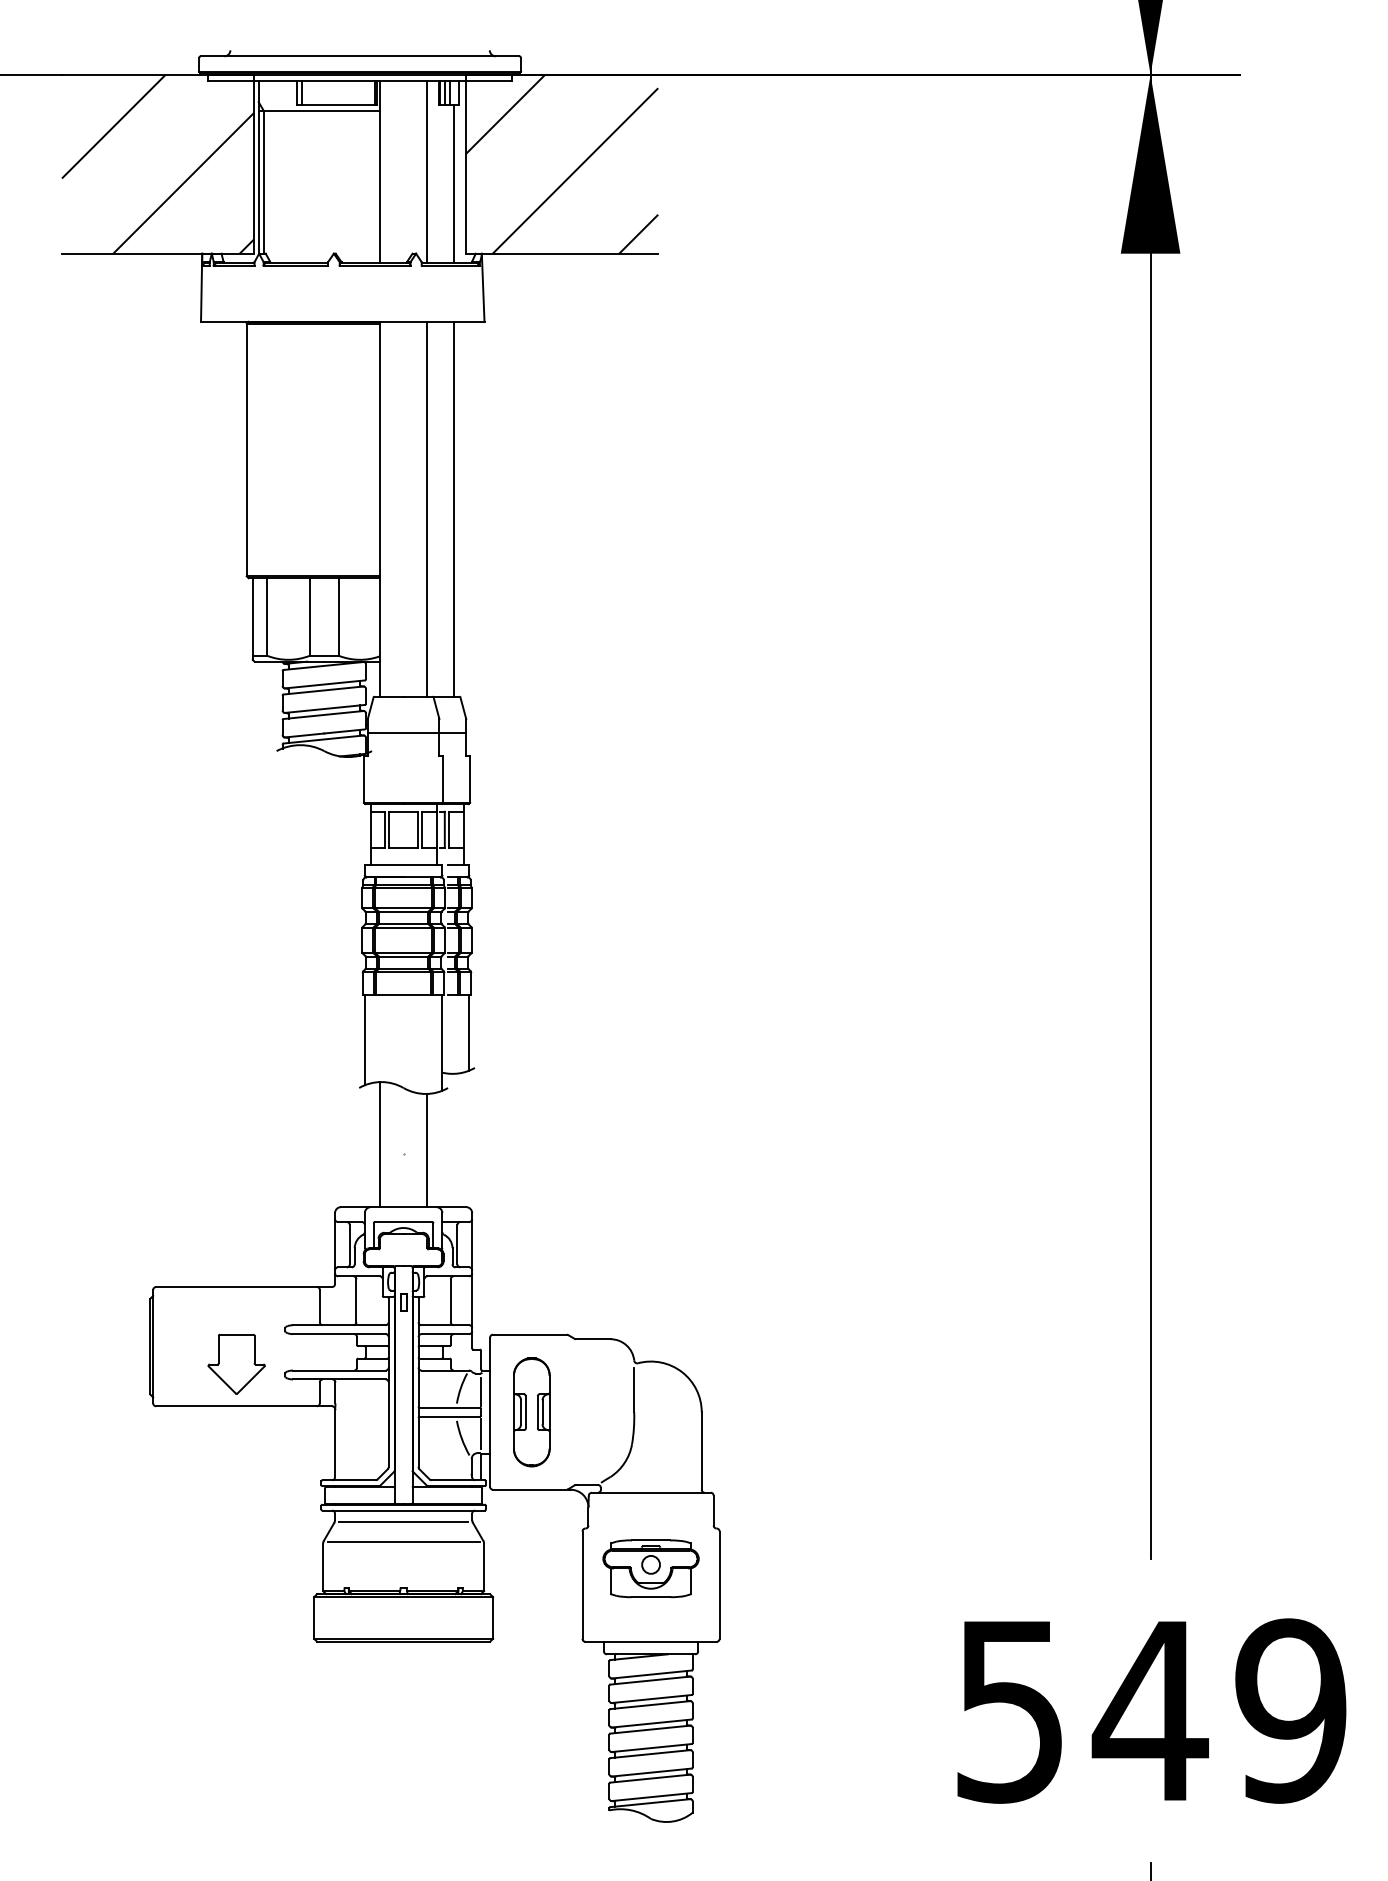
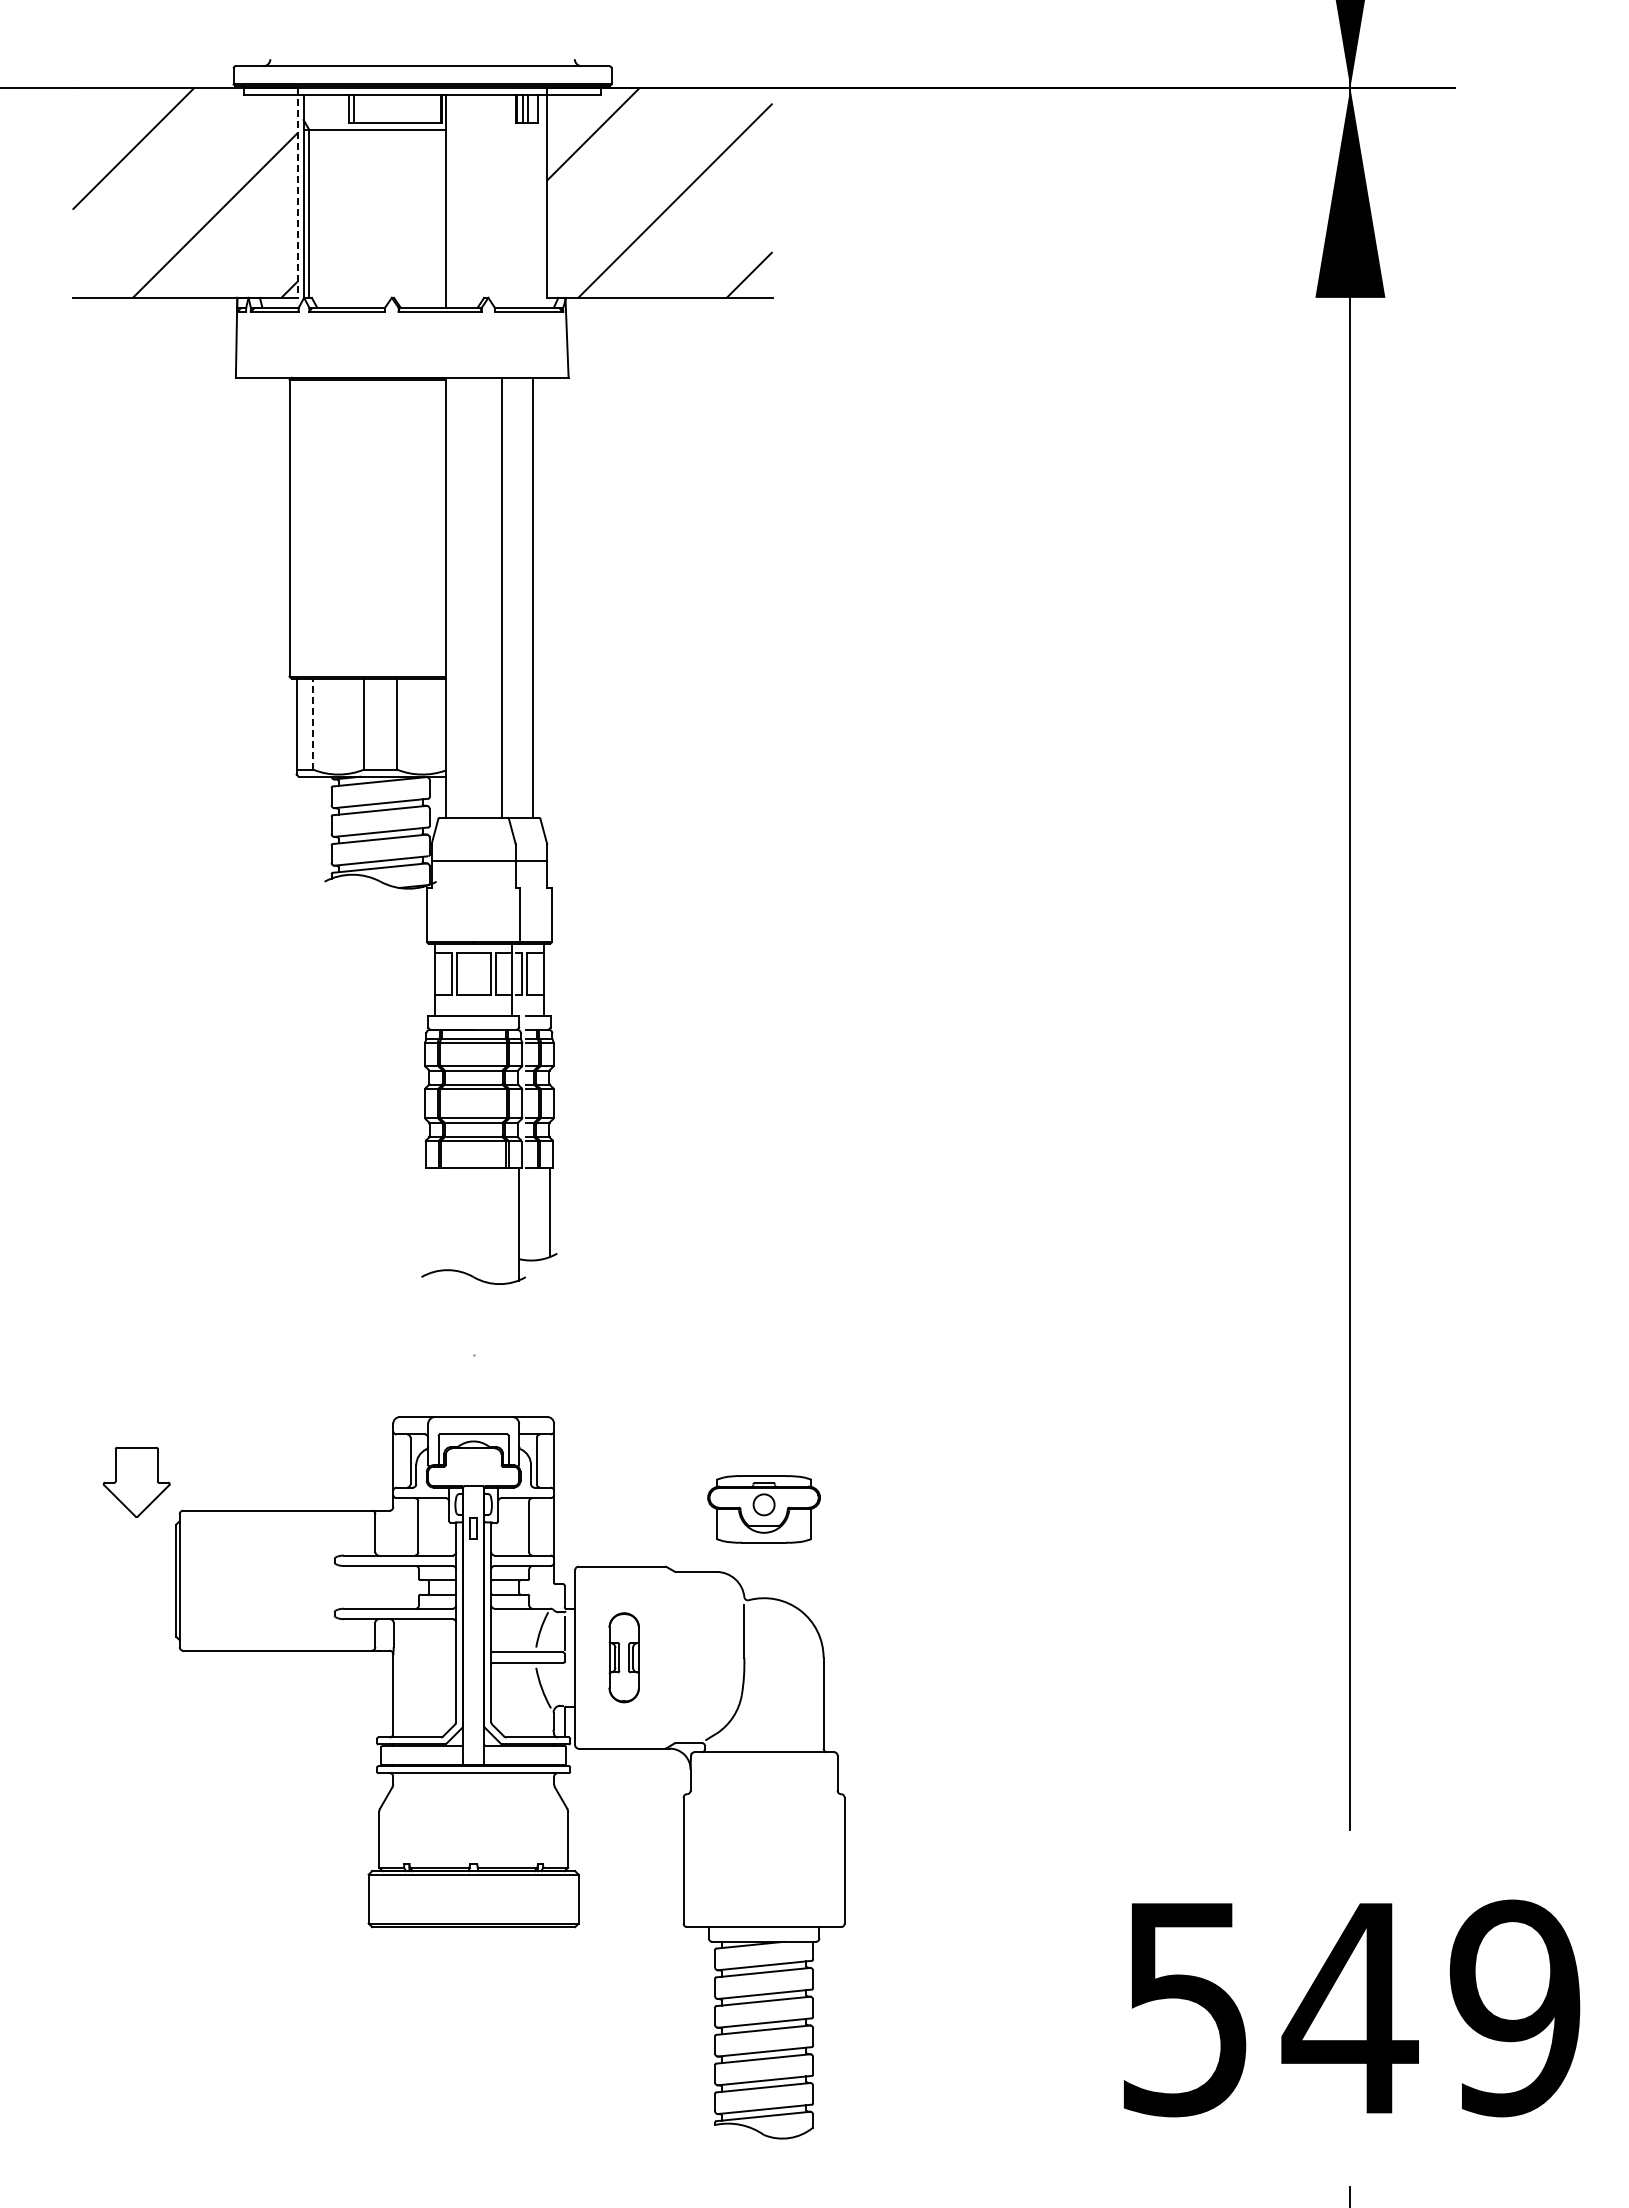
line: (254, 163) -> (298, 192), solid -> dashed
line: (427, 171) -> (501, 201), removed
line: (454, 183) -> (533, 215), removed
line: (267, 616) -> (313, 723), solid -> dashed
line: (365, 1039) -> (428, 1220), removed
line: (379, 1144) -> (445, 1343), removed
line: (427, 1150) -> (501, 1350), removed
part: (236, 1363) -> (136, 1481), moved
part: (532, 1412) -> (624, 1657), size x0.7
line: (481, 1433) -> (564, 1682), removed
line: (403, 1521) -> (473, 1785), removed
line: (403, 1542) -> (473, 1810), removed
part: (650, 1568) -> (763, 1509), moved

